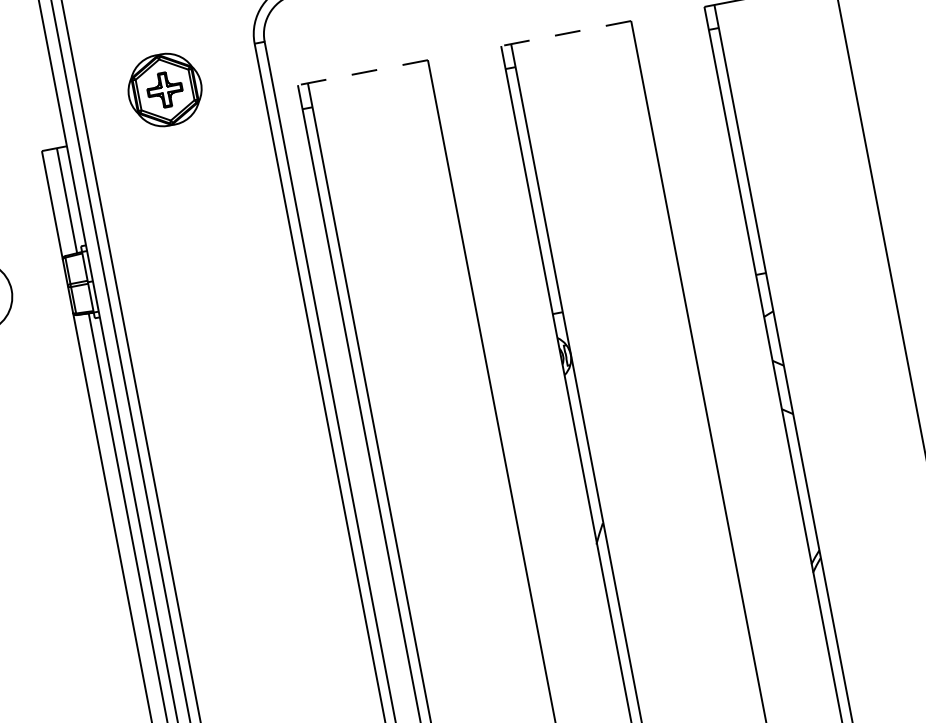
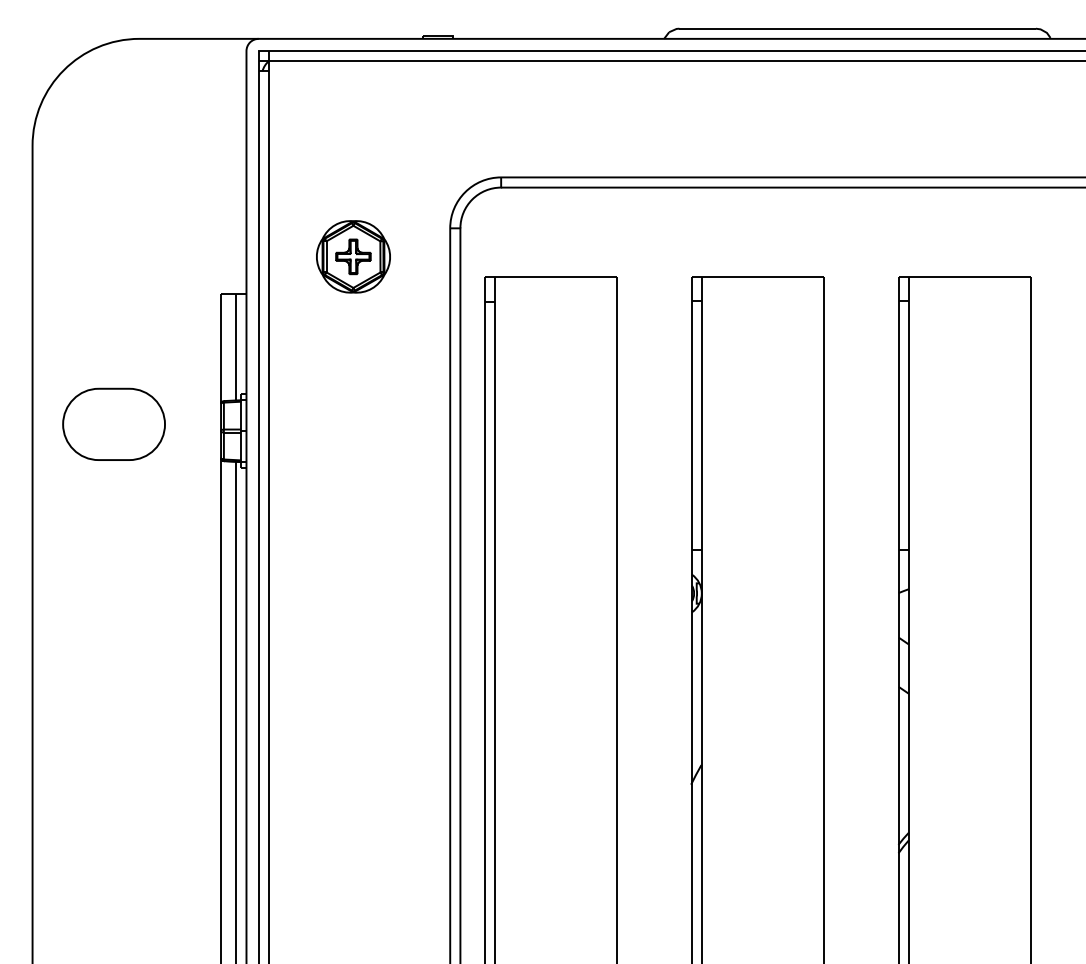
line: (565, 33) -> (757, 277), dashed -> solid
line: (362, 73) -> (550, 277), dashed -> solid

